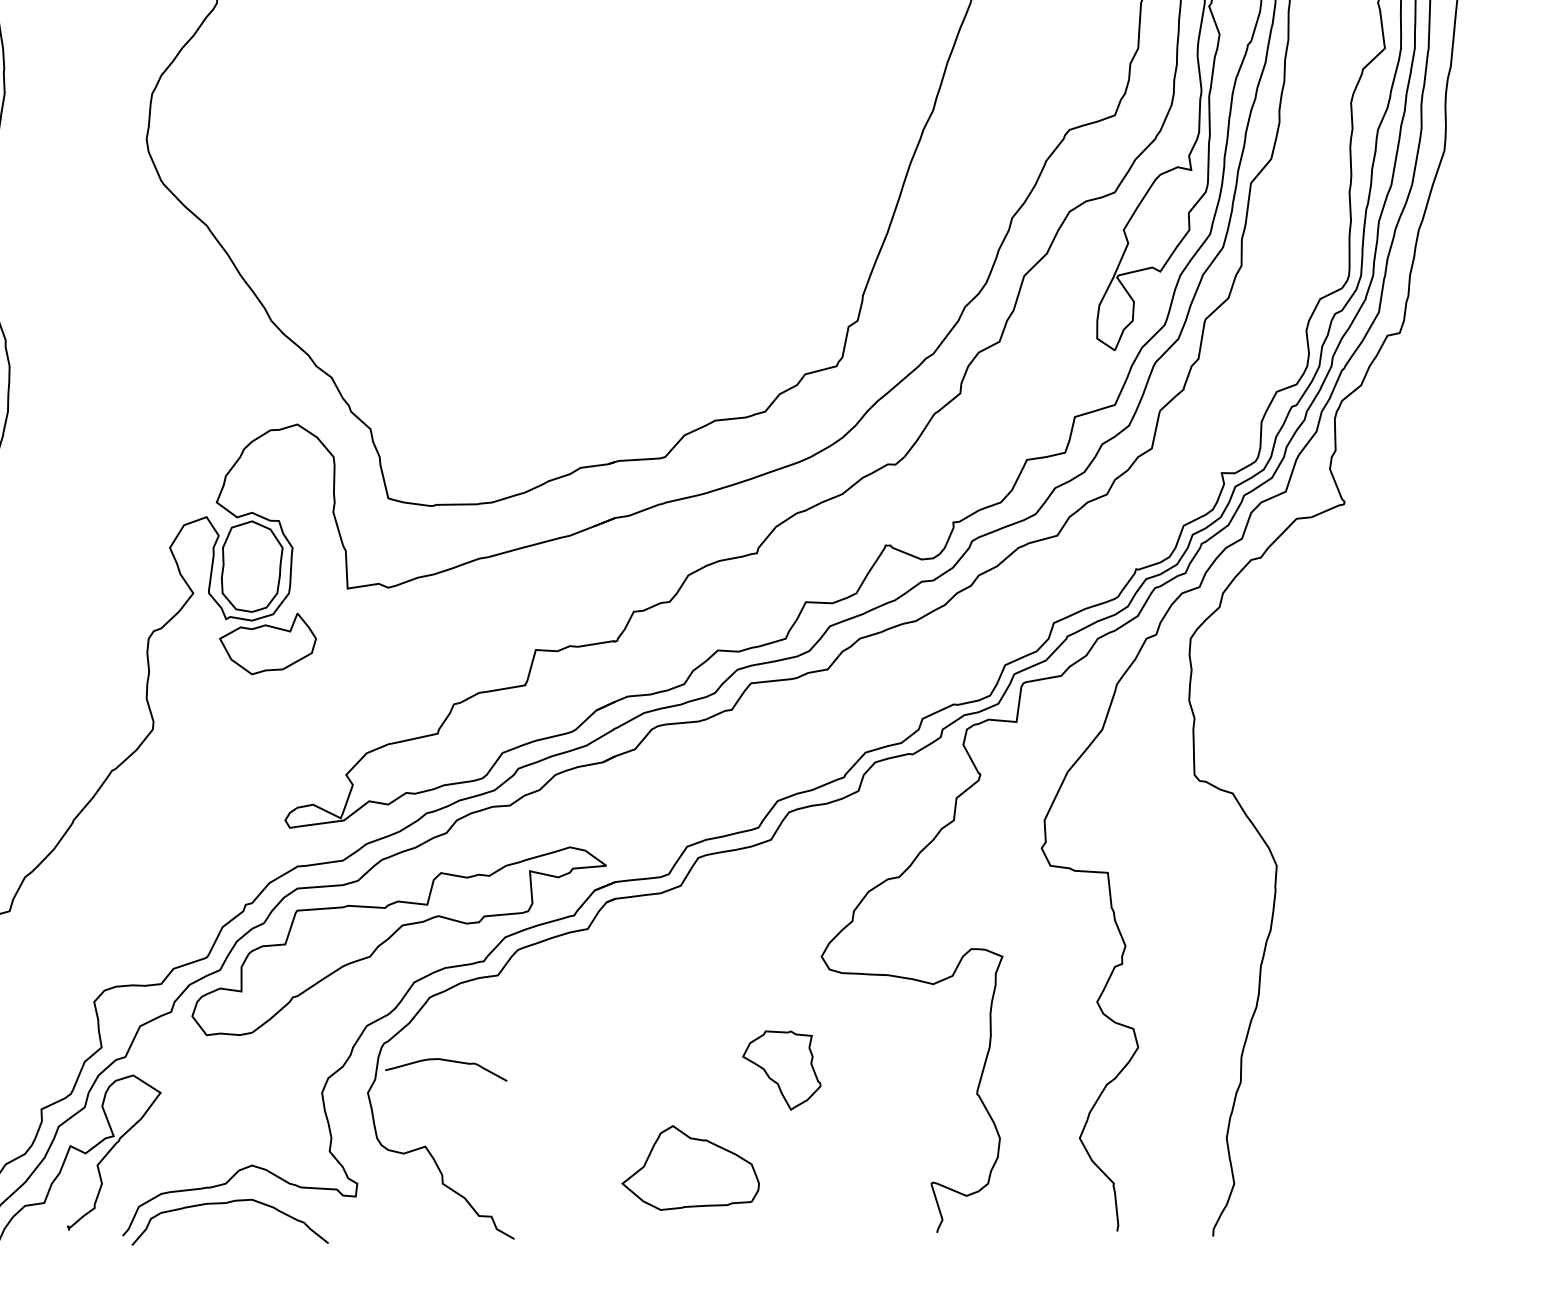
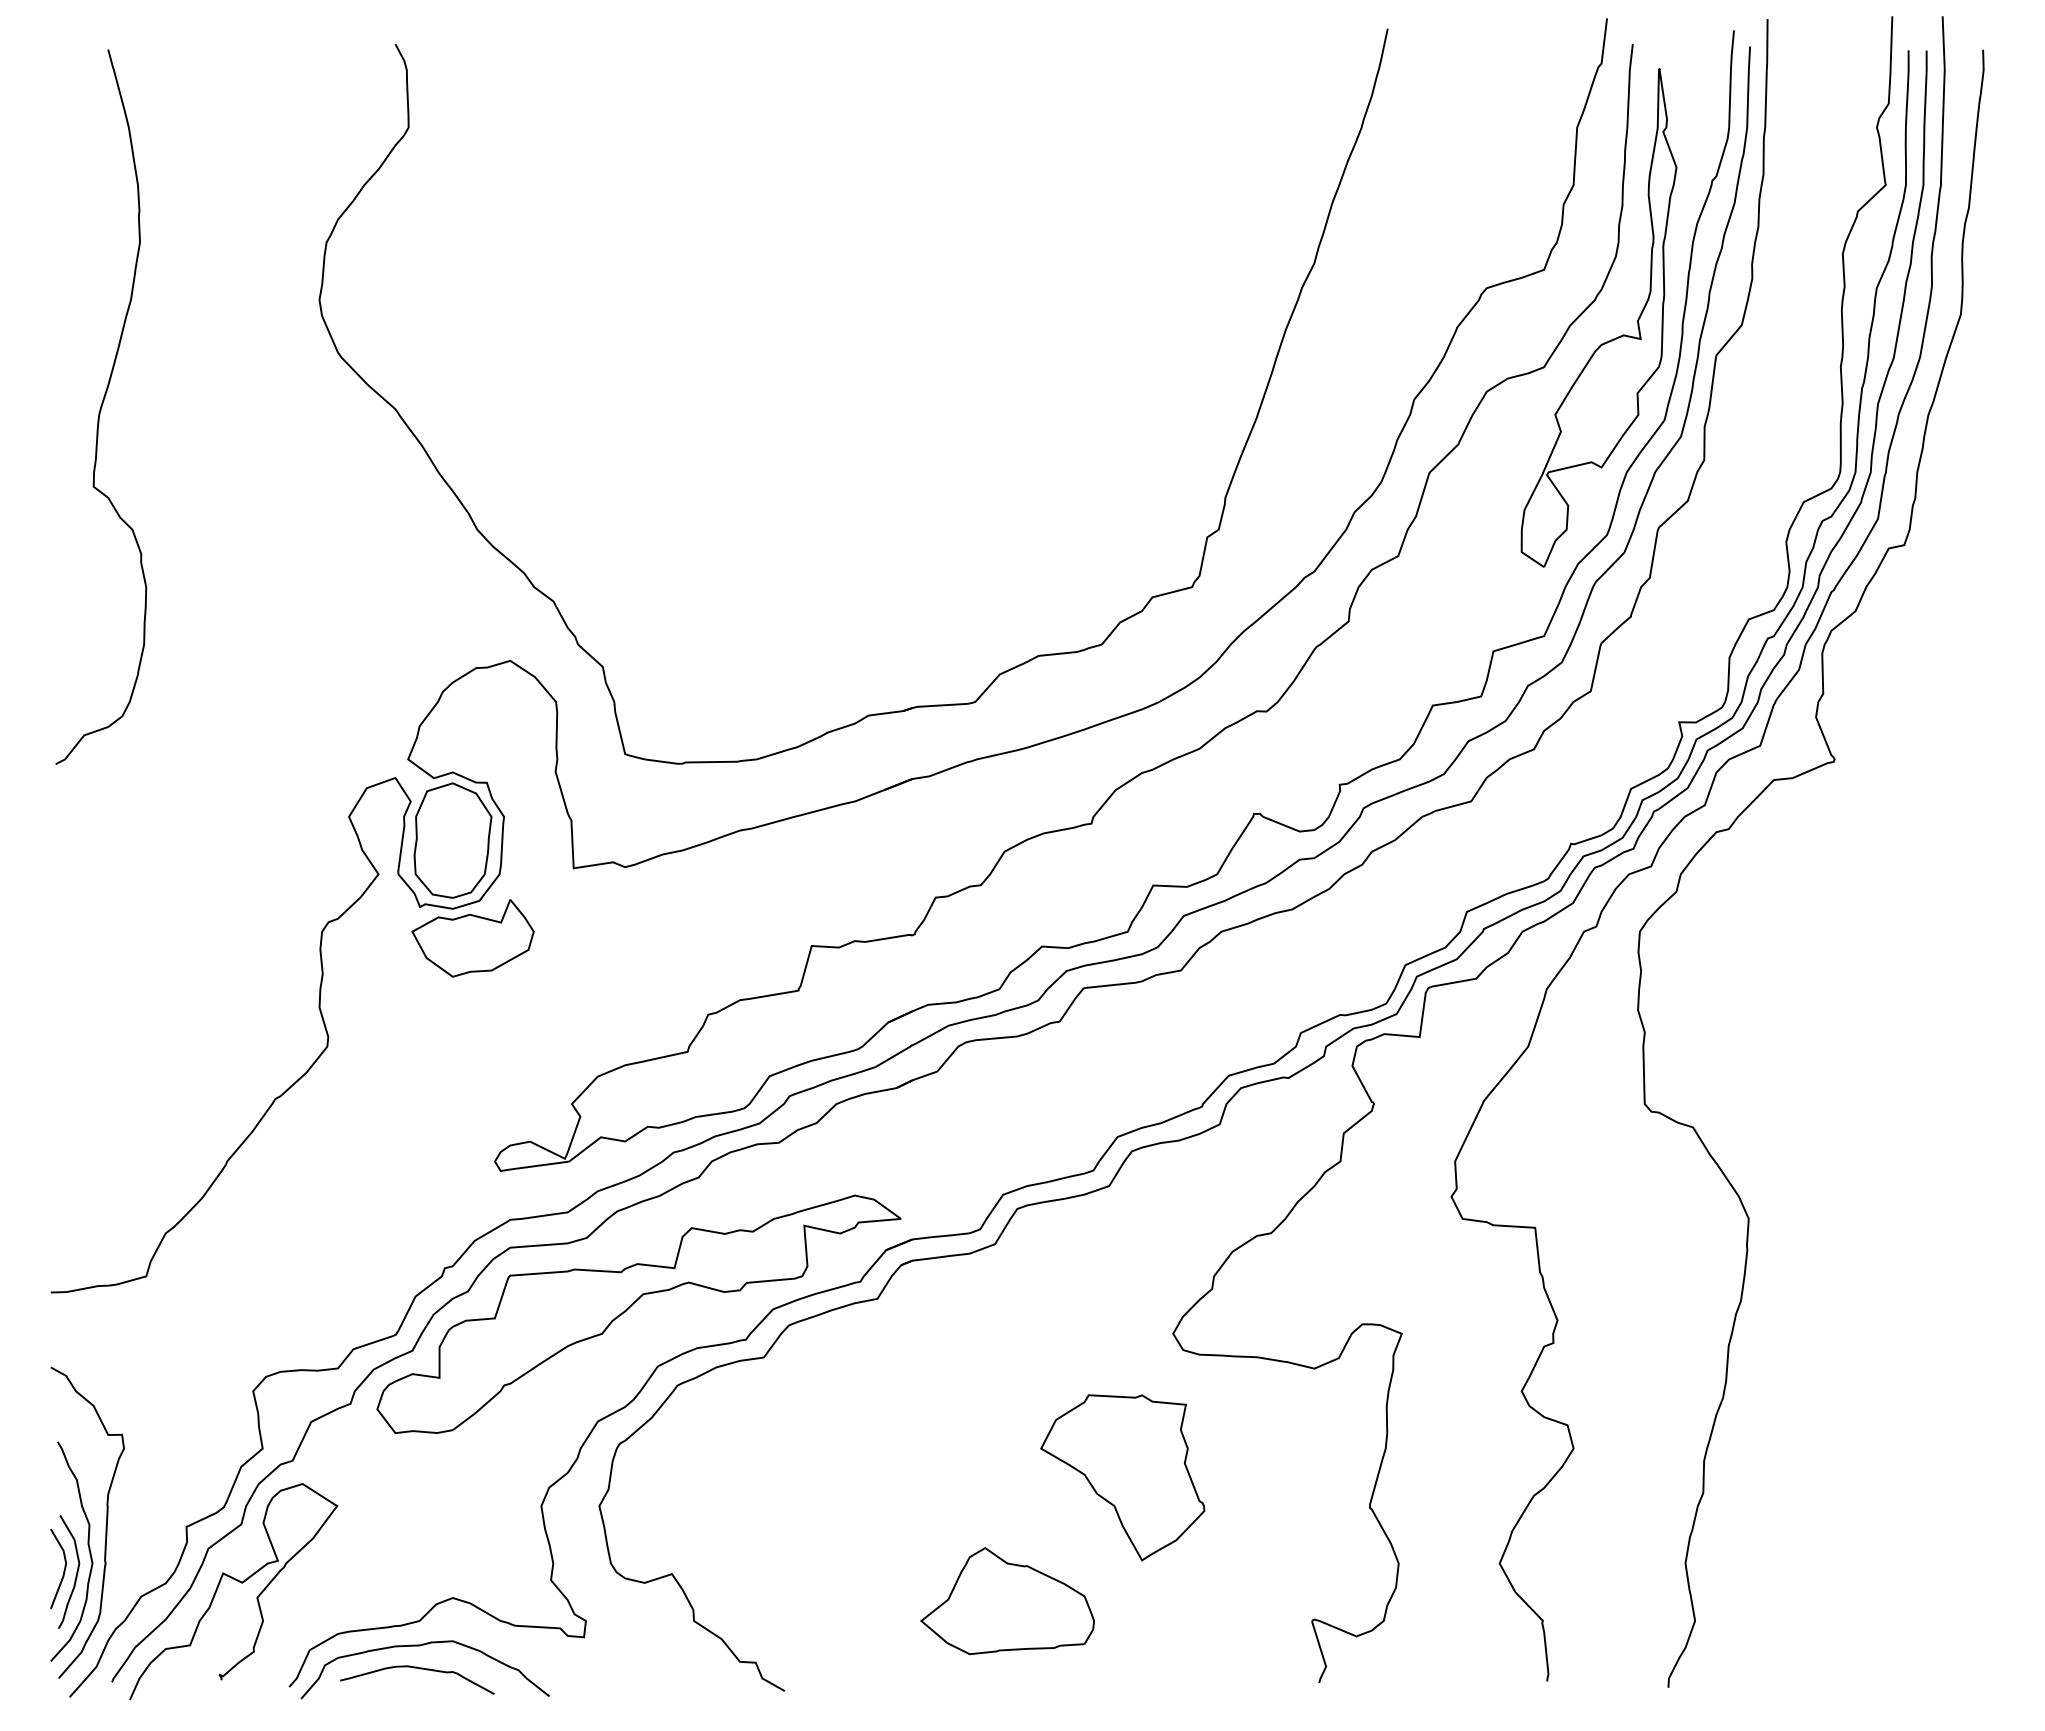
curve: (447, 1061) -> (419, 1669), moved
part: (781, 1070) -> (1122, 1477), size x1.67

